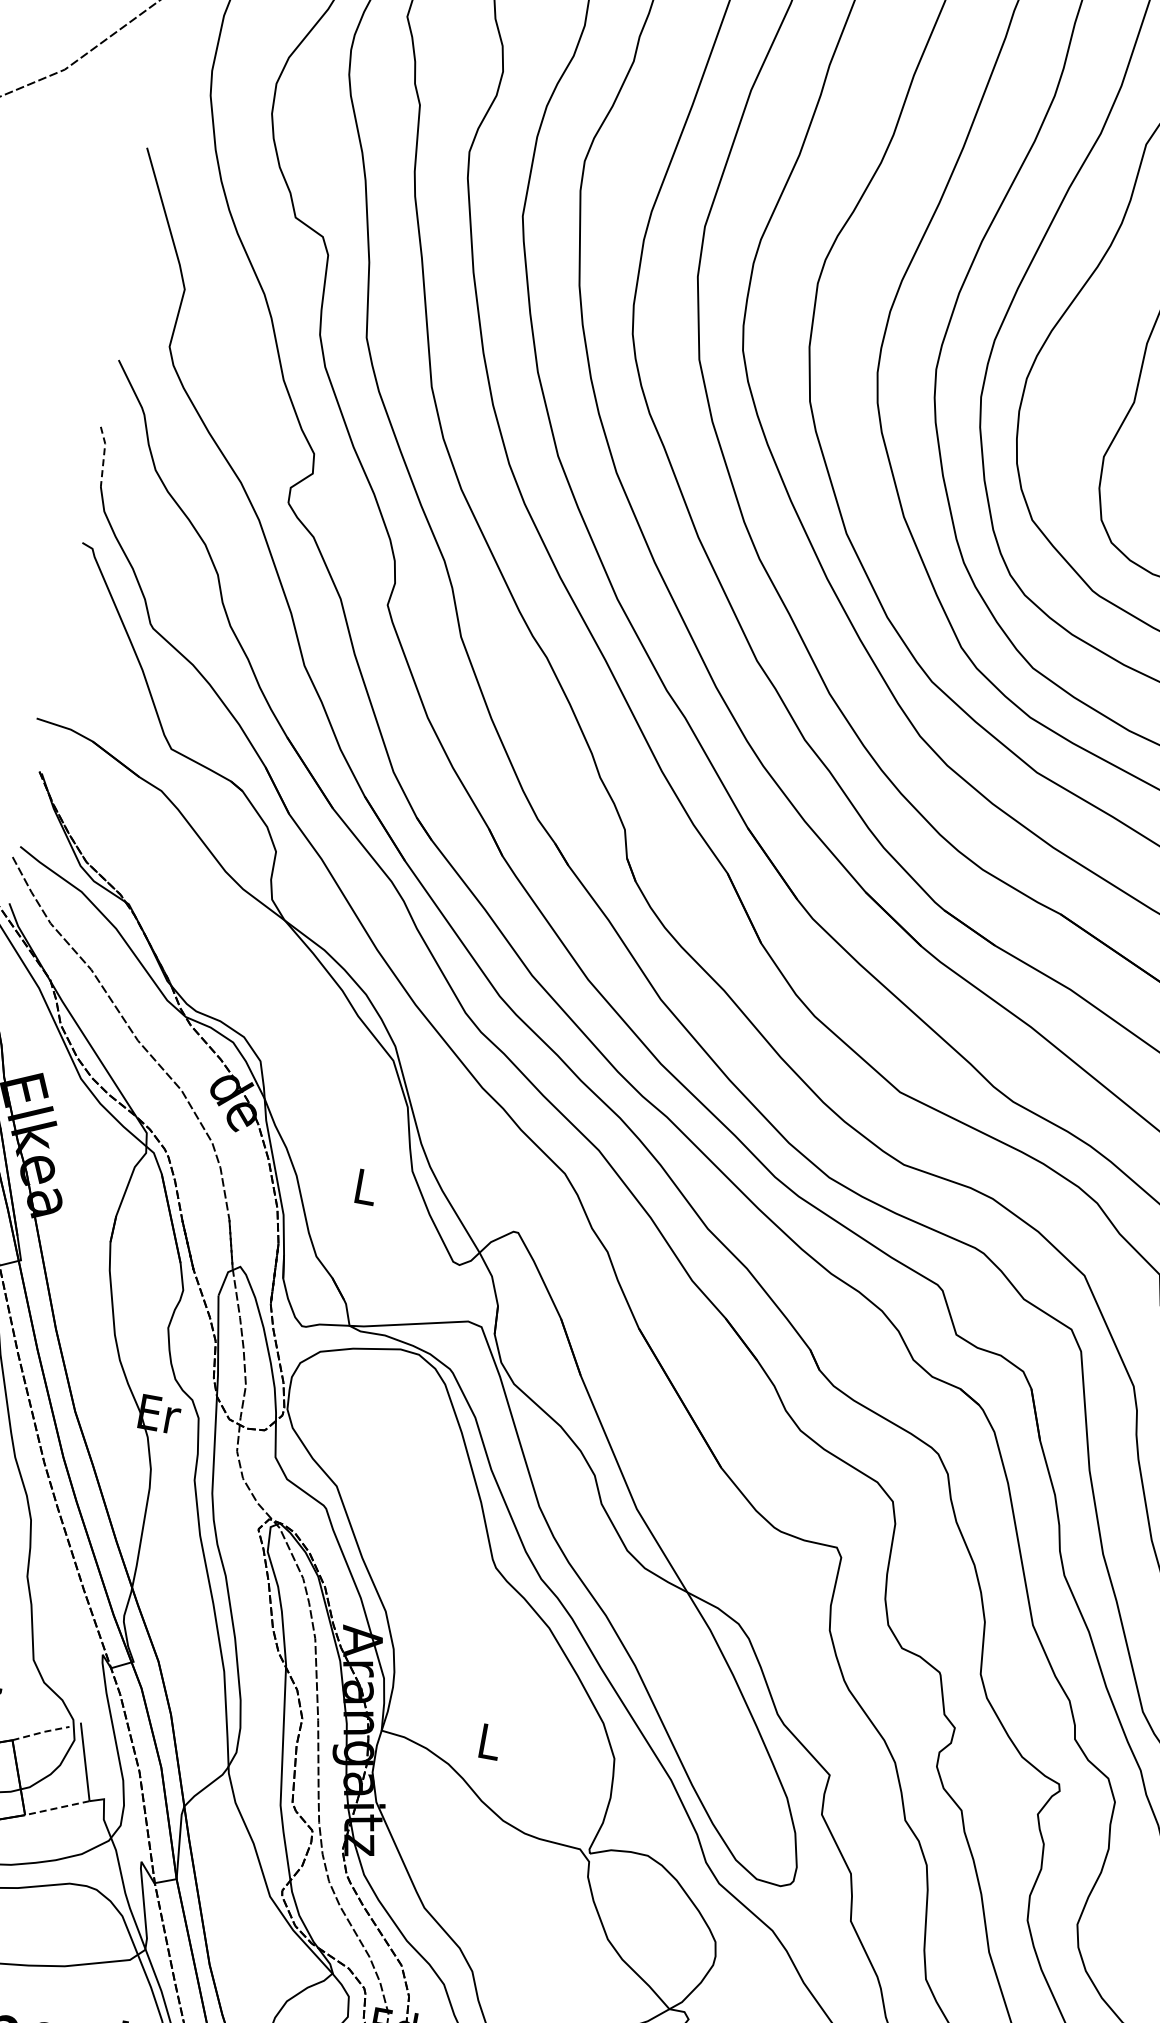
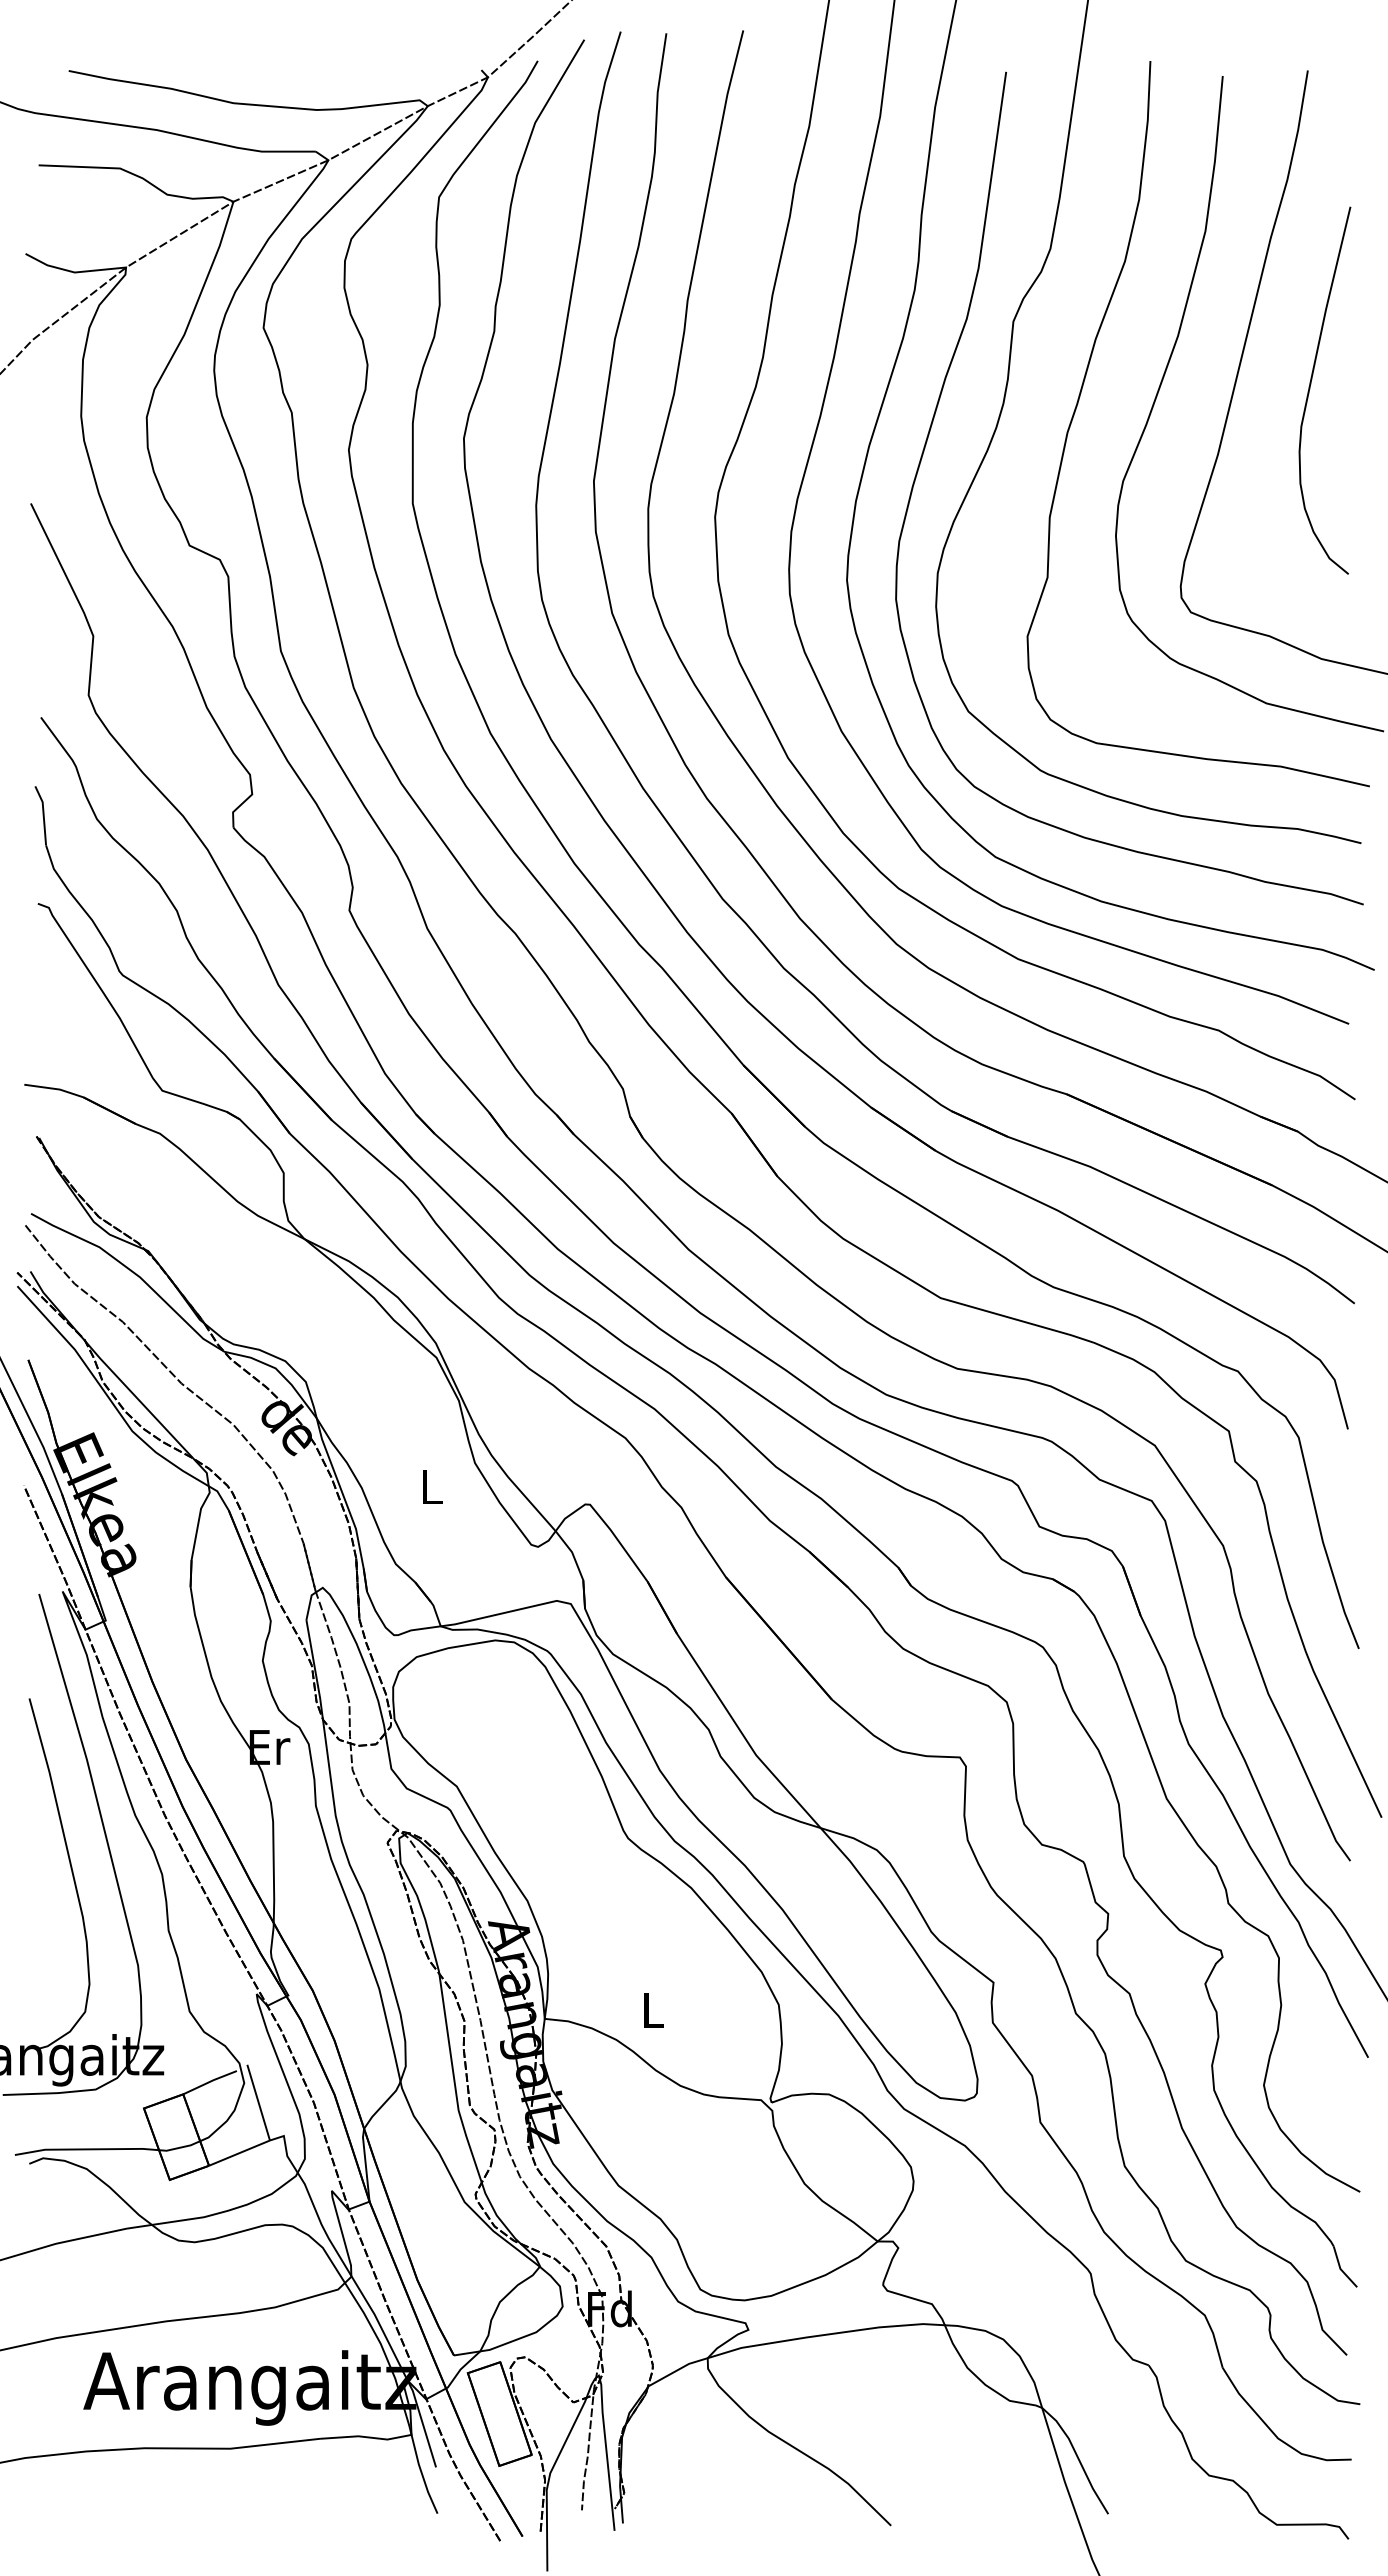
line: (103, 456) -> (43, 814), dashed -> solid
line: (41, 1732) -> (210, 2081), dashed -> solid
line: (57, 1808) -> (239, 2153), dashed -> solid

